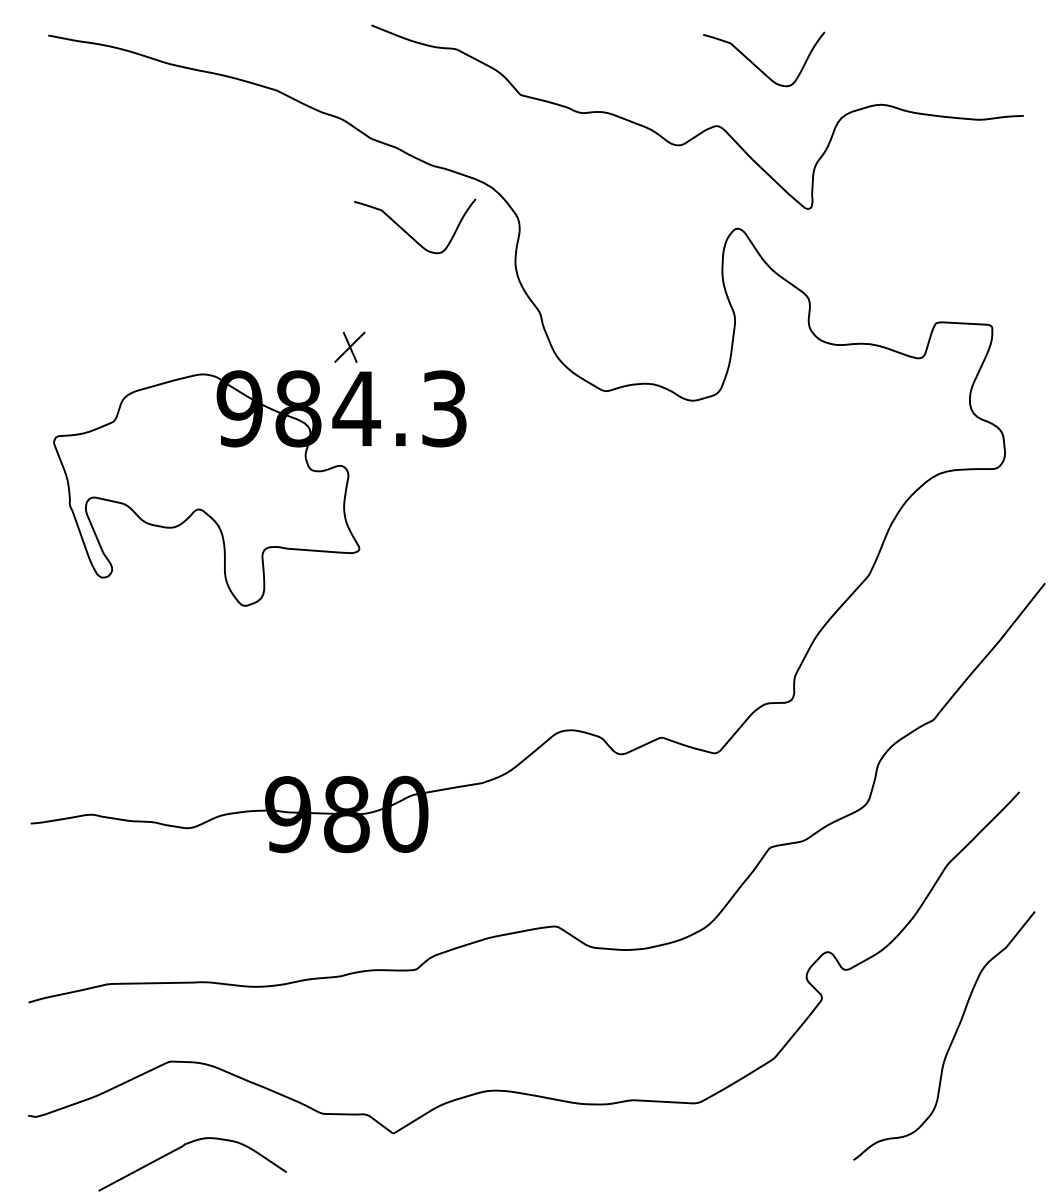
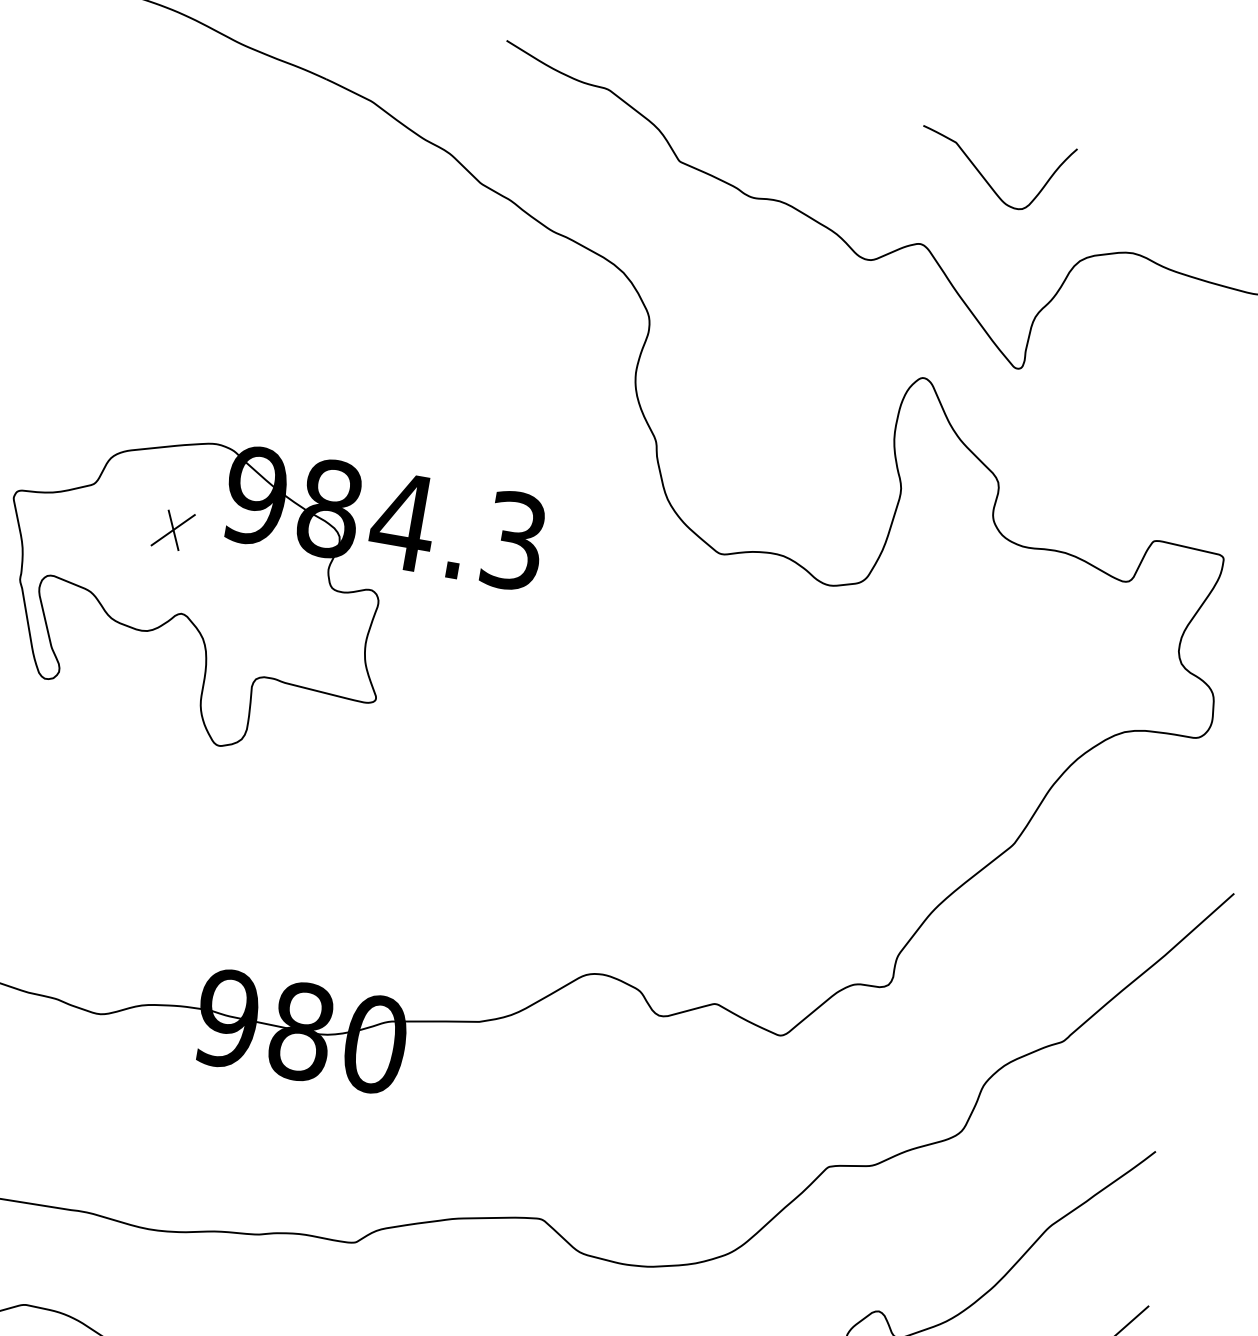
curve: (408, 233) -> (507, 311), removed
part: (349, 346) -> (172, 529), moved

